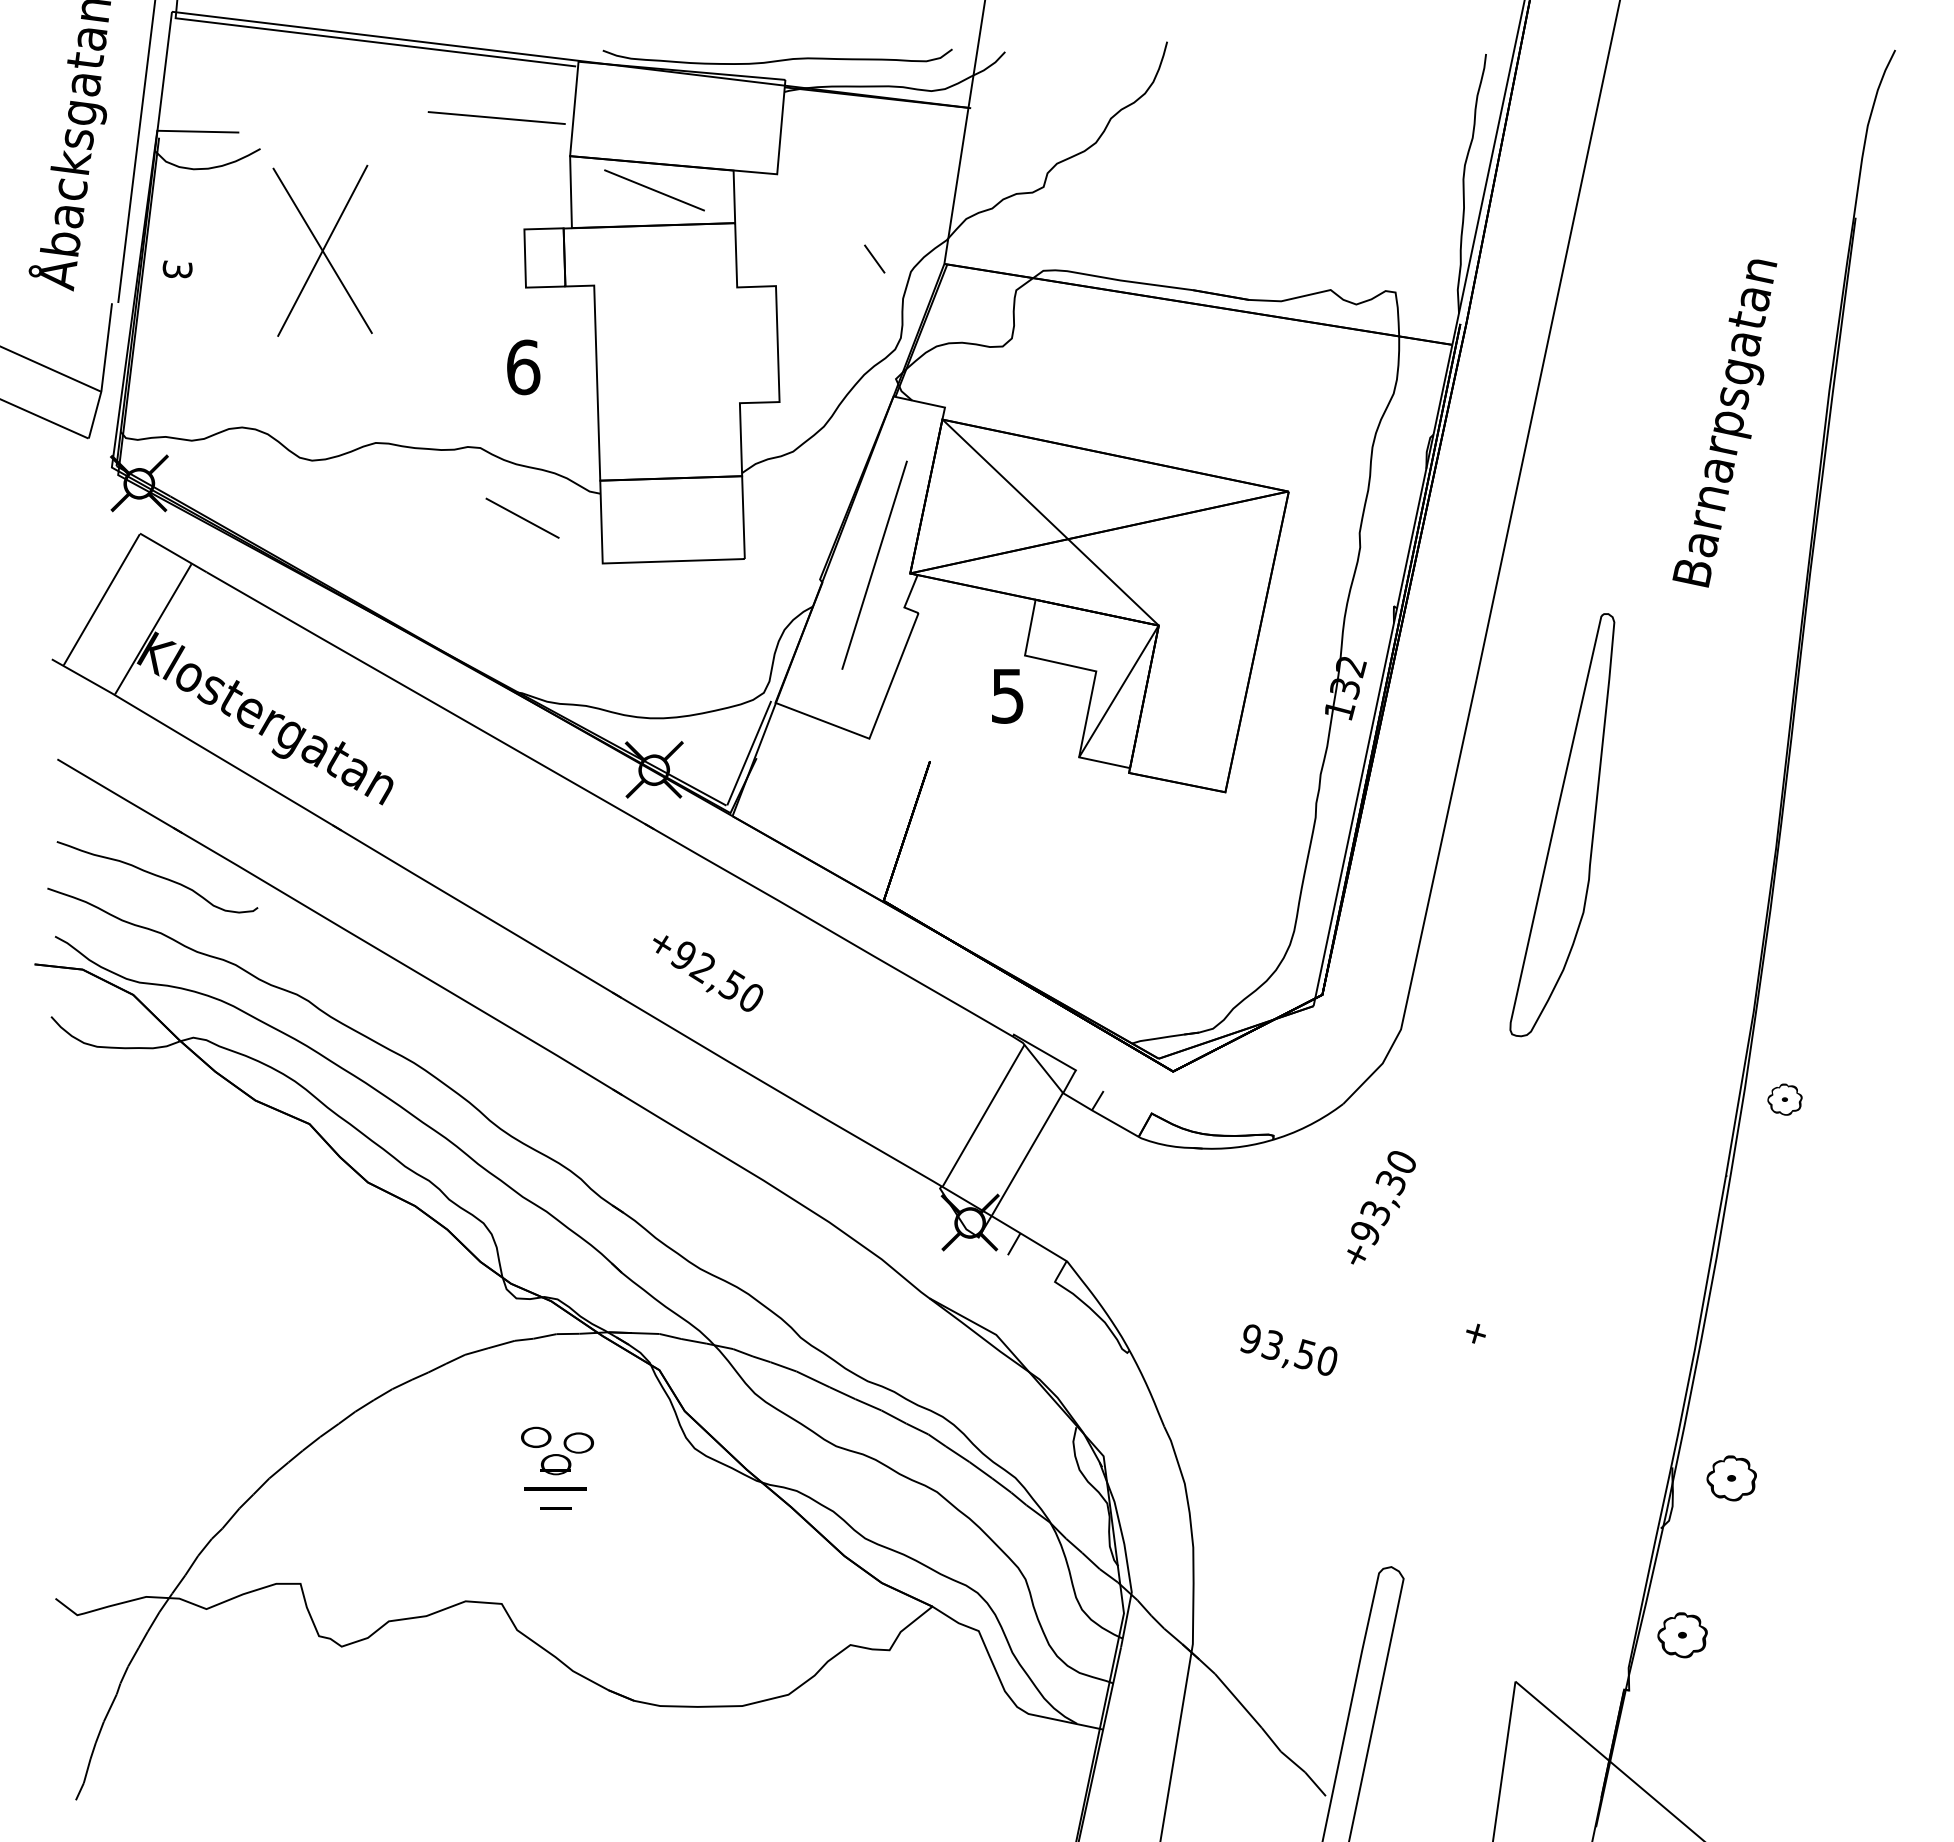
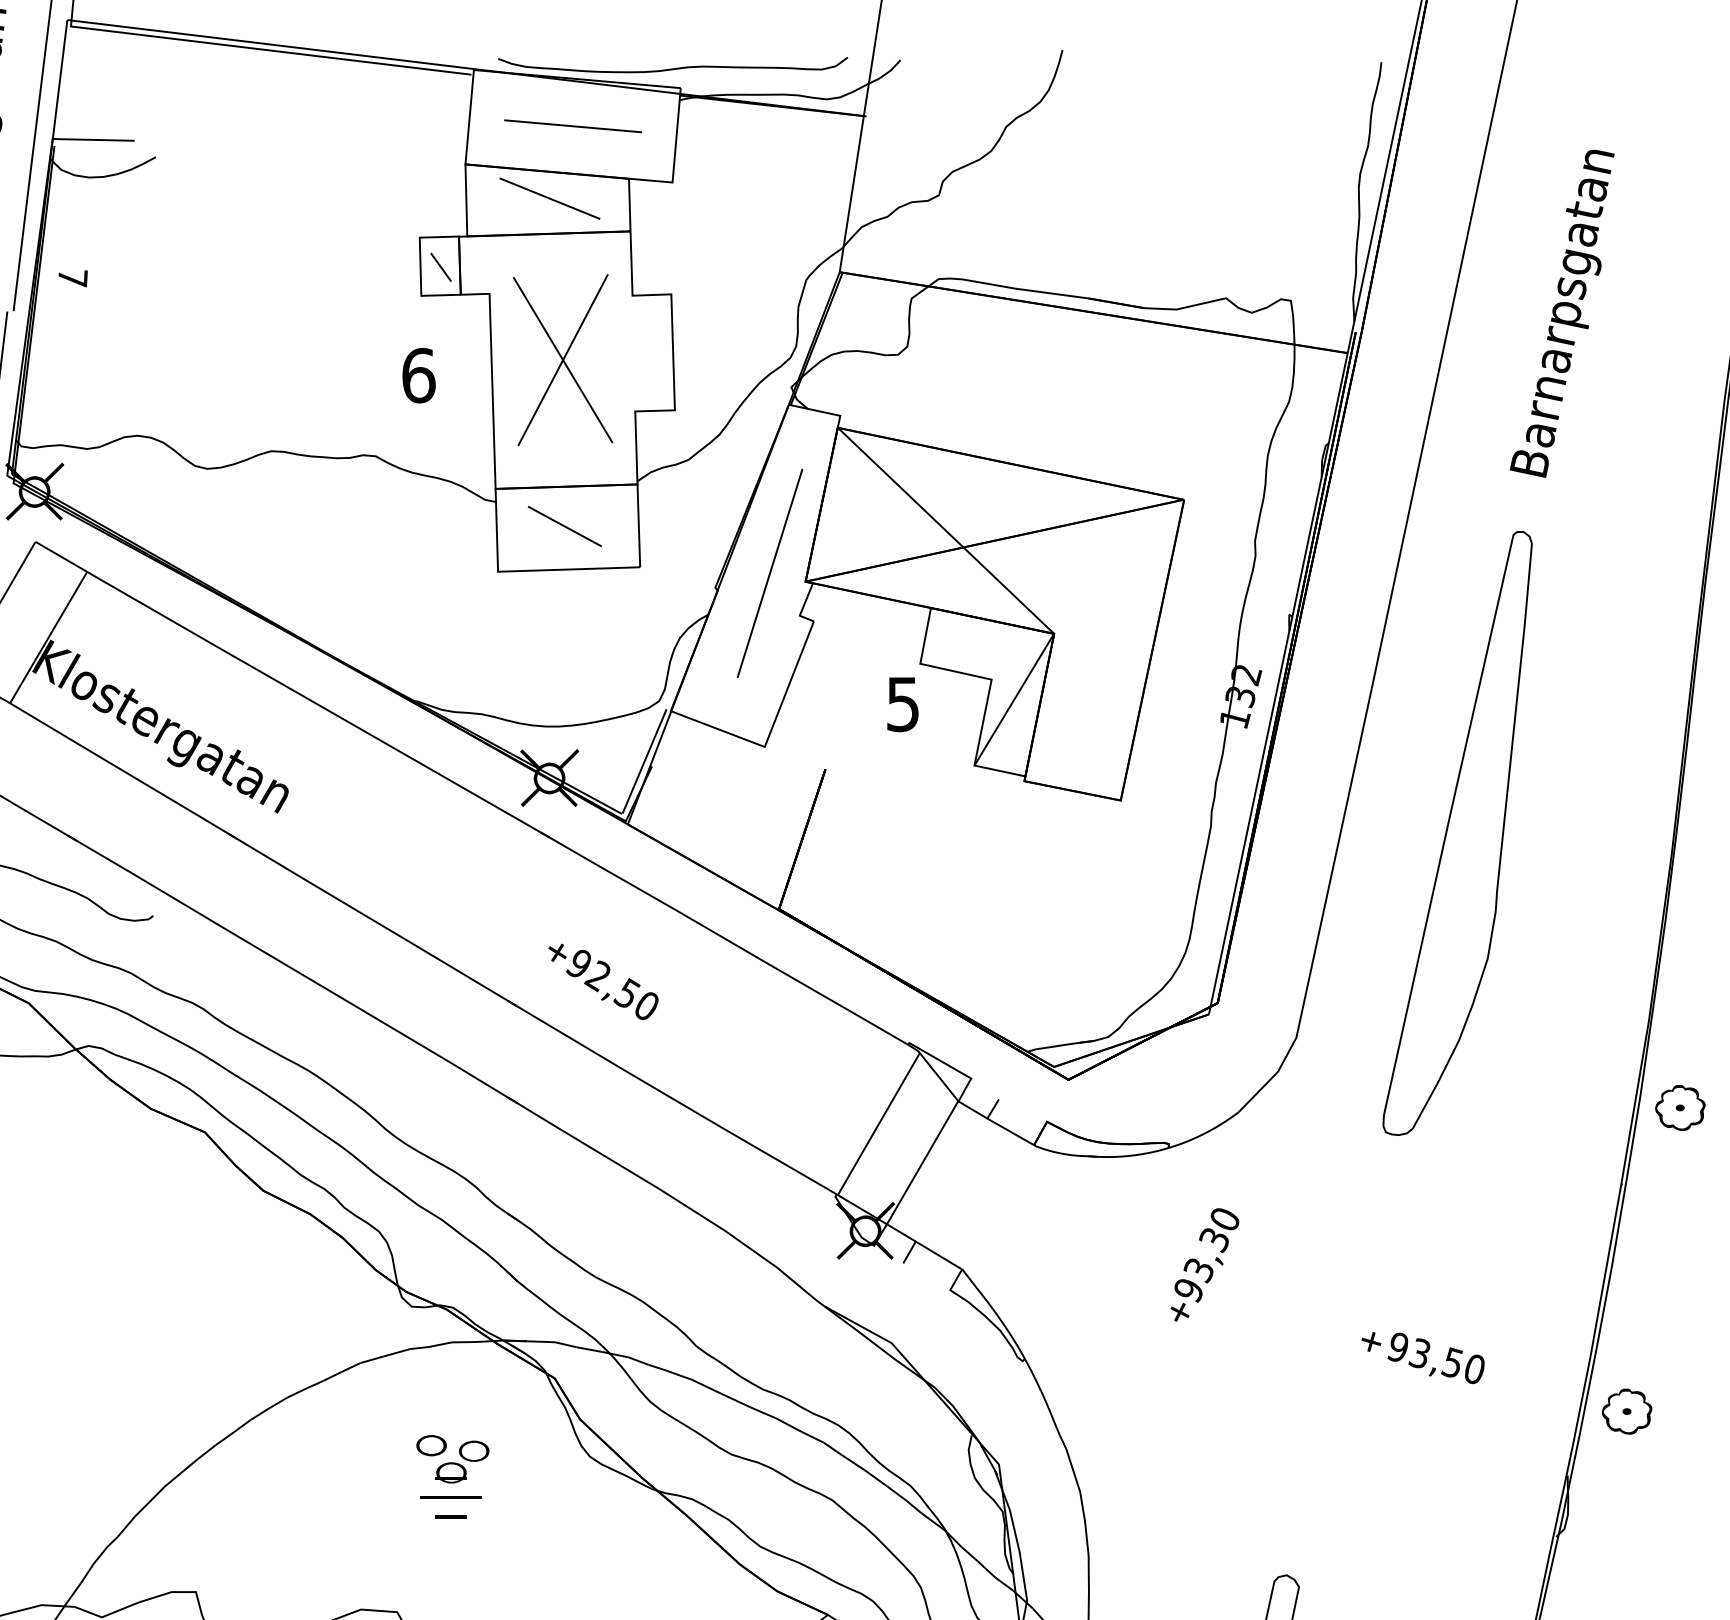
line: (496, 117) -> (572, 125), moved
part: (322, 250) -> (562, 359), moved
line: (874, 258) -> (440, 266), moved
text: (177, 269) -> (72, 277), 3 -> 7
text: (1724, 423) -> (1561, 313), moved
line: (522, 517) -> (564, 525), moved
part: (1562, 824) -> (1457, 832), size x1.43
part: (1784, 1099) -> (1679, 1107), size x1.43
text: (1381, 1207) -> (1204, 1264), moved
text: (1288, 1349) -> (1435, 1357), moved
part: (1731, 1478) -> (1626, 1411), moved

